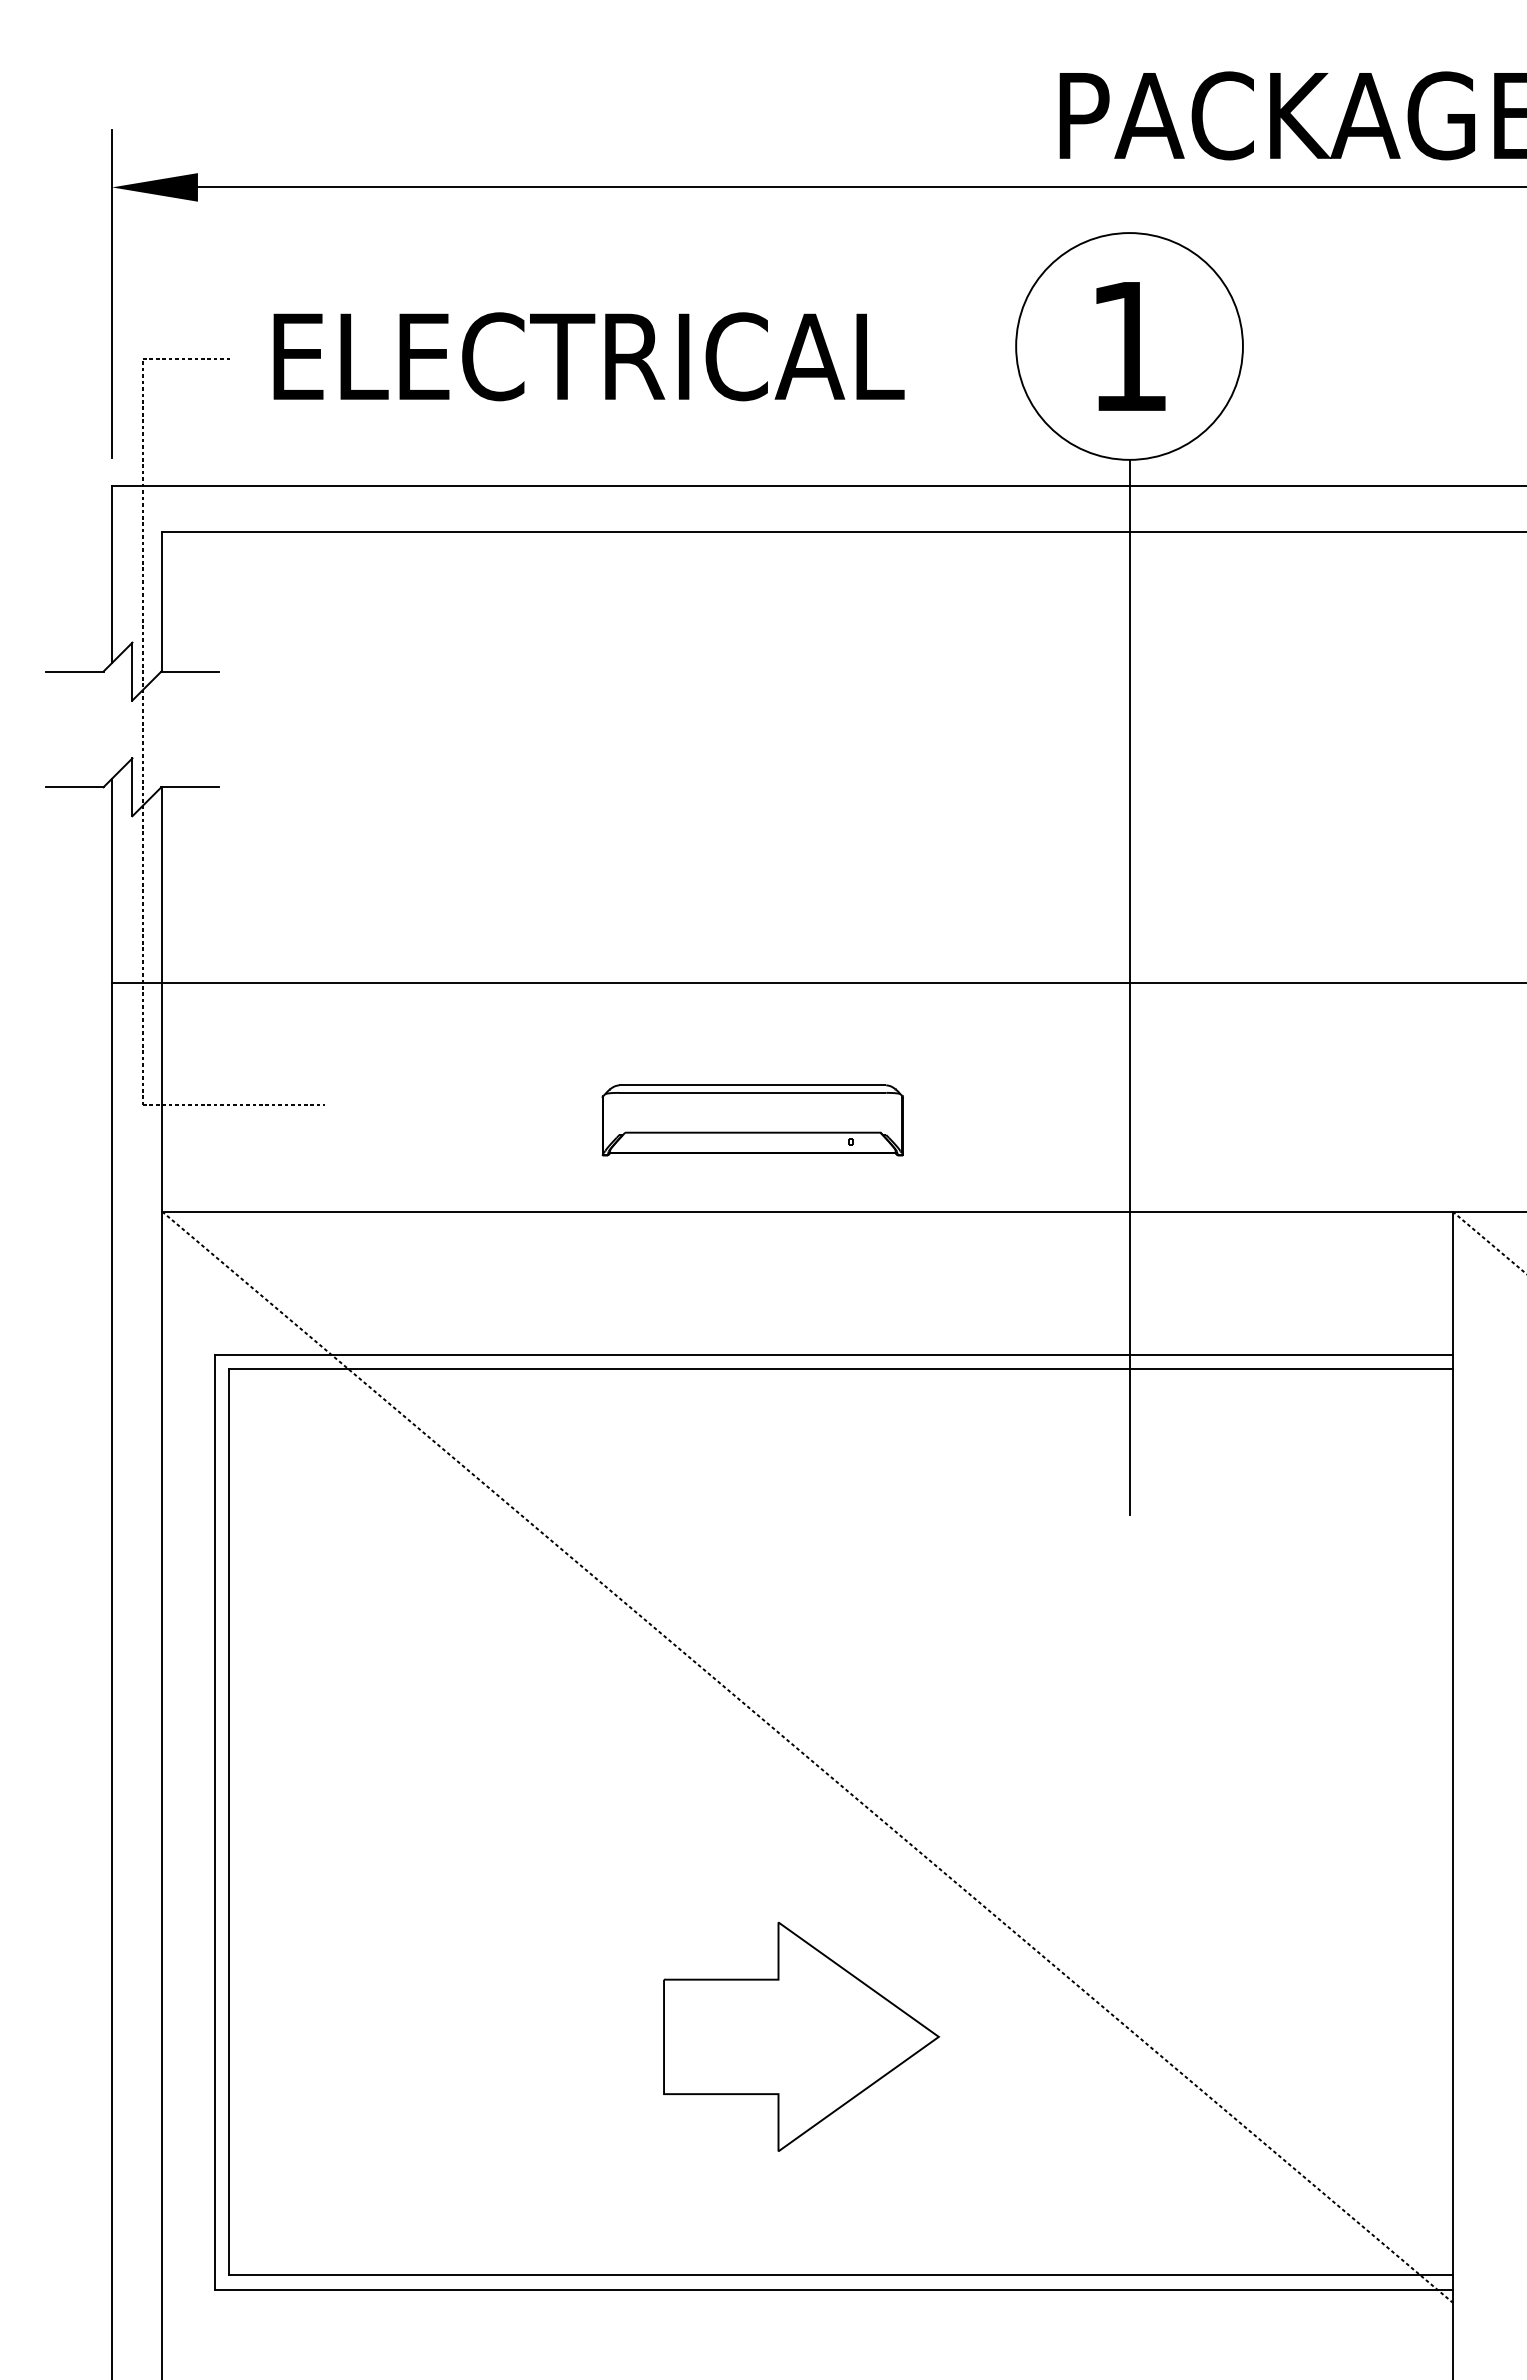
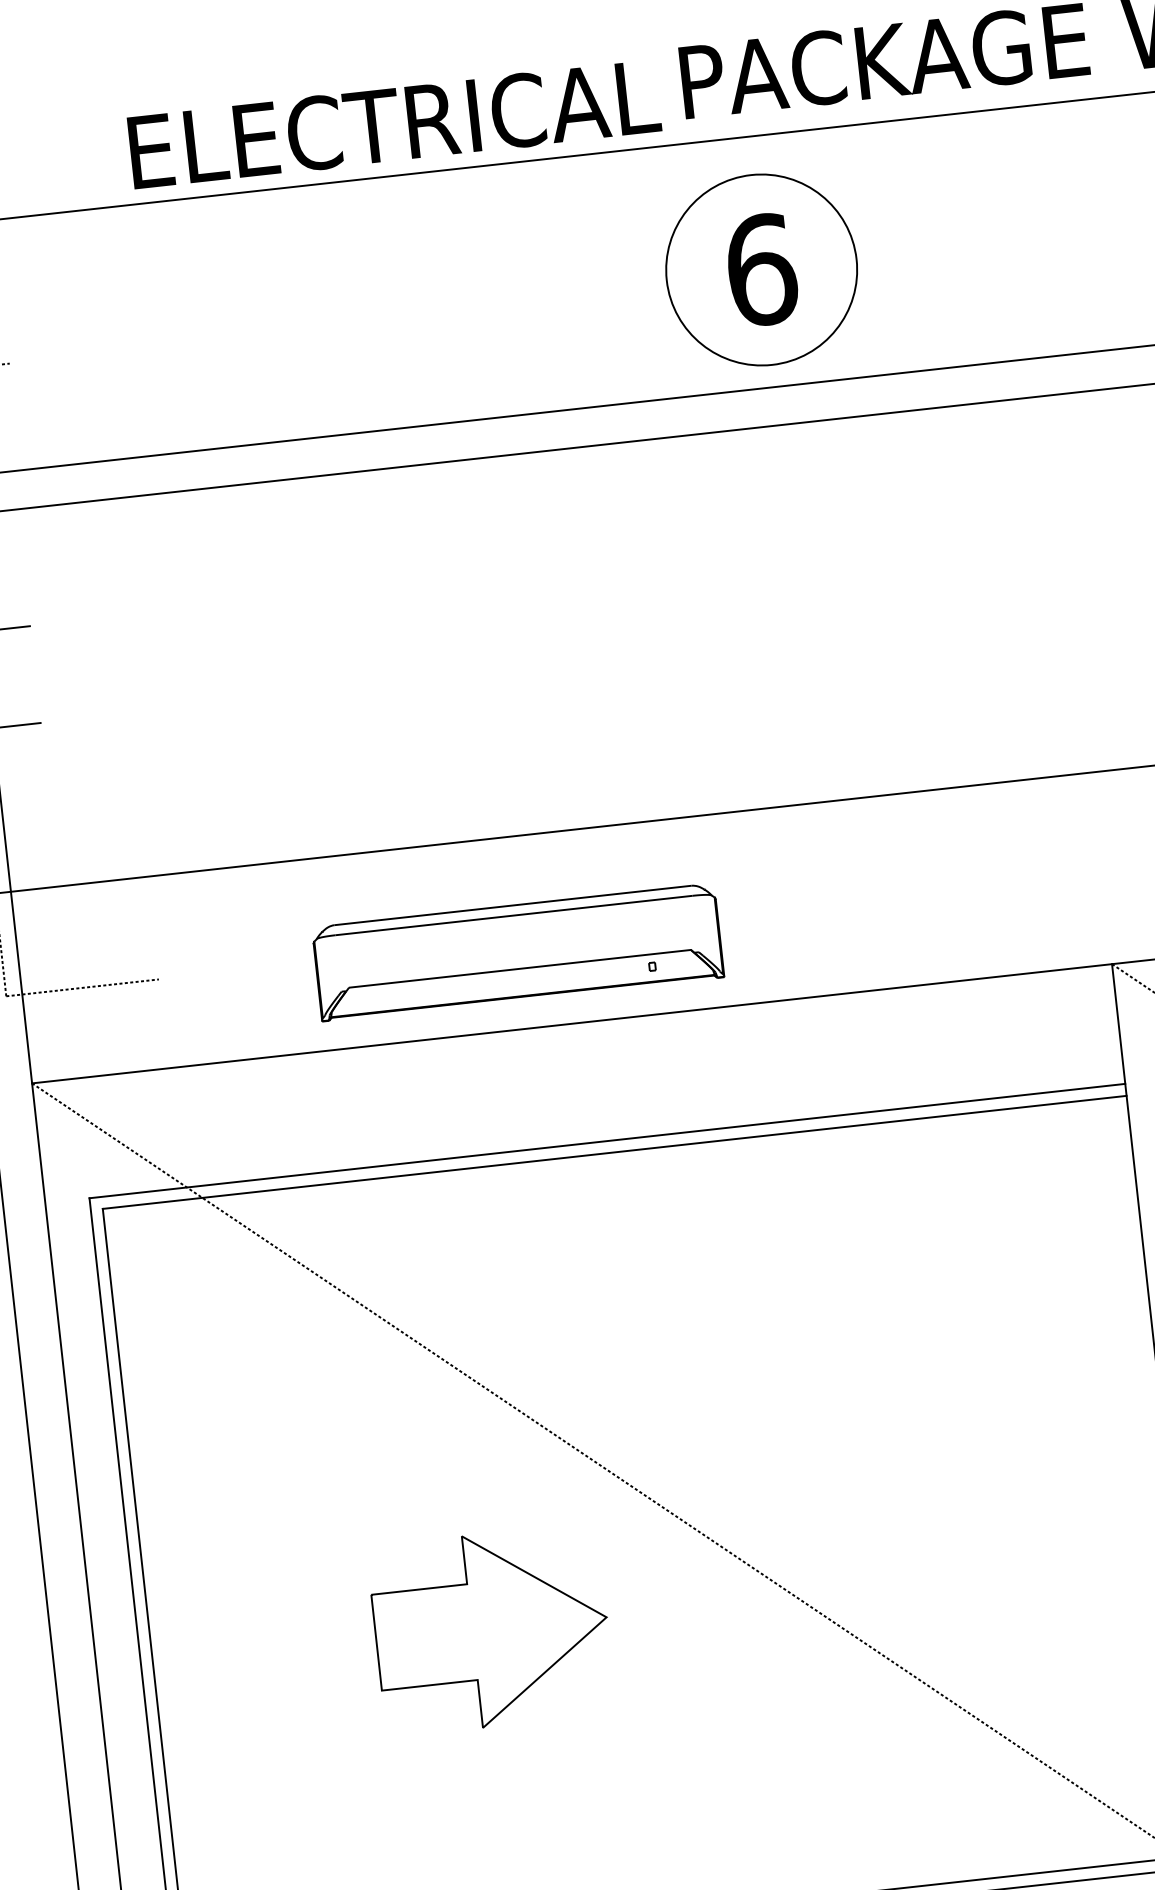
text: (1130, 346) -> (762, 269), 1 -> 6
text: (588, 356) -> (394, 124), moved
line: (1129, 987) -> (820, 806), removed
part: (752, 1120) -> (517, 952), size x1.6
part: (801, 2036) -> (491, 1629), moved

